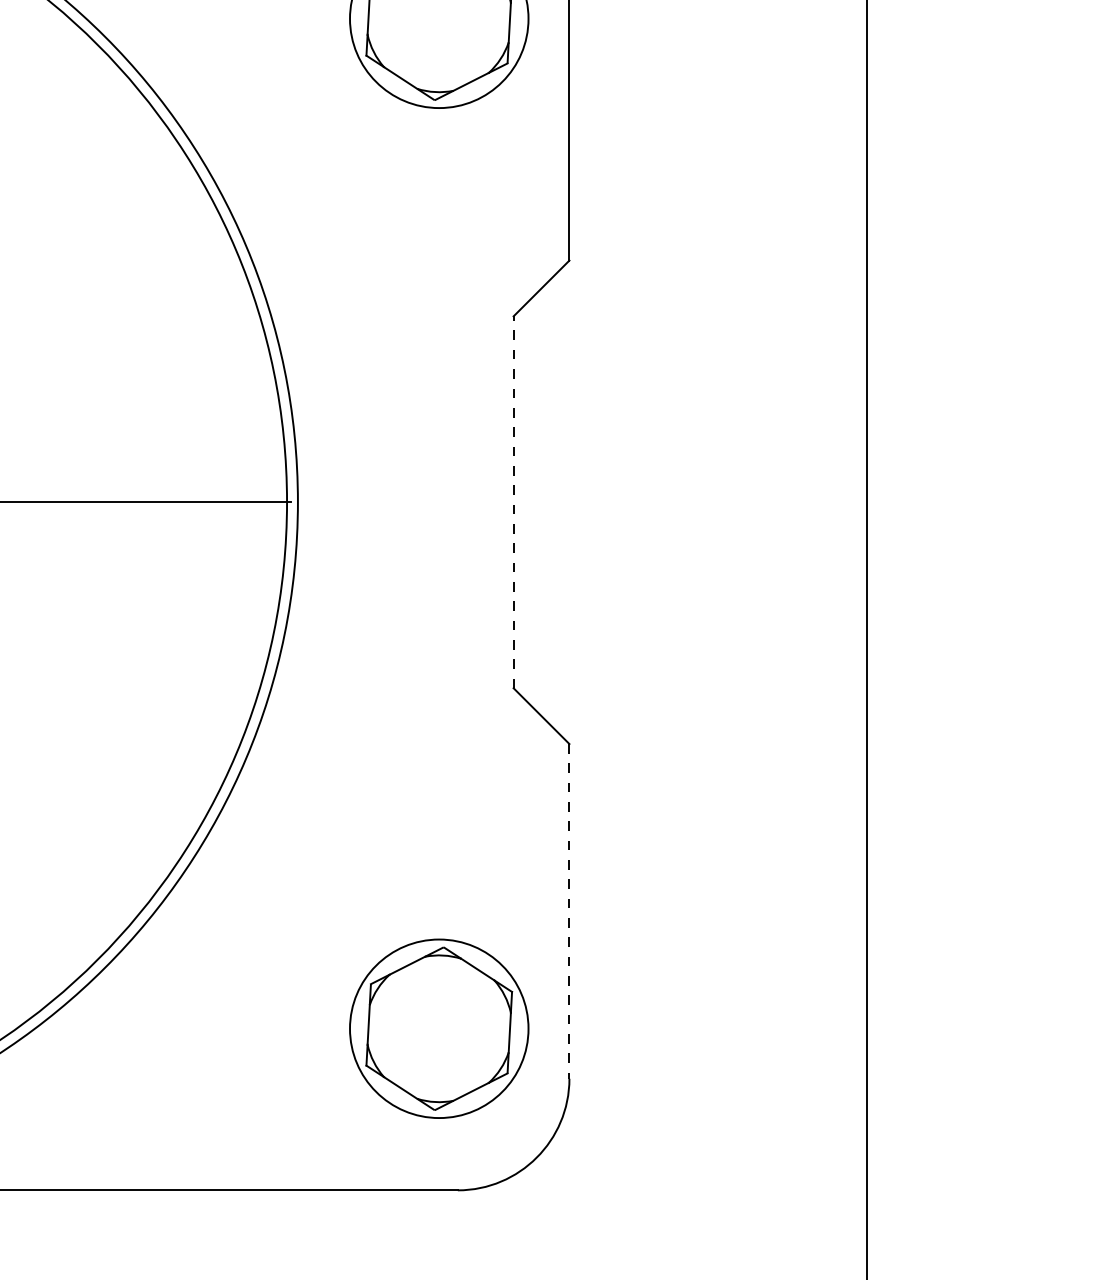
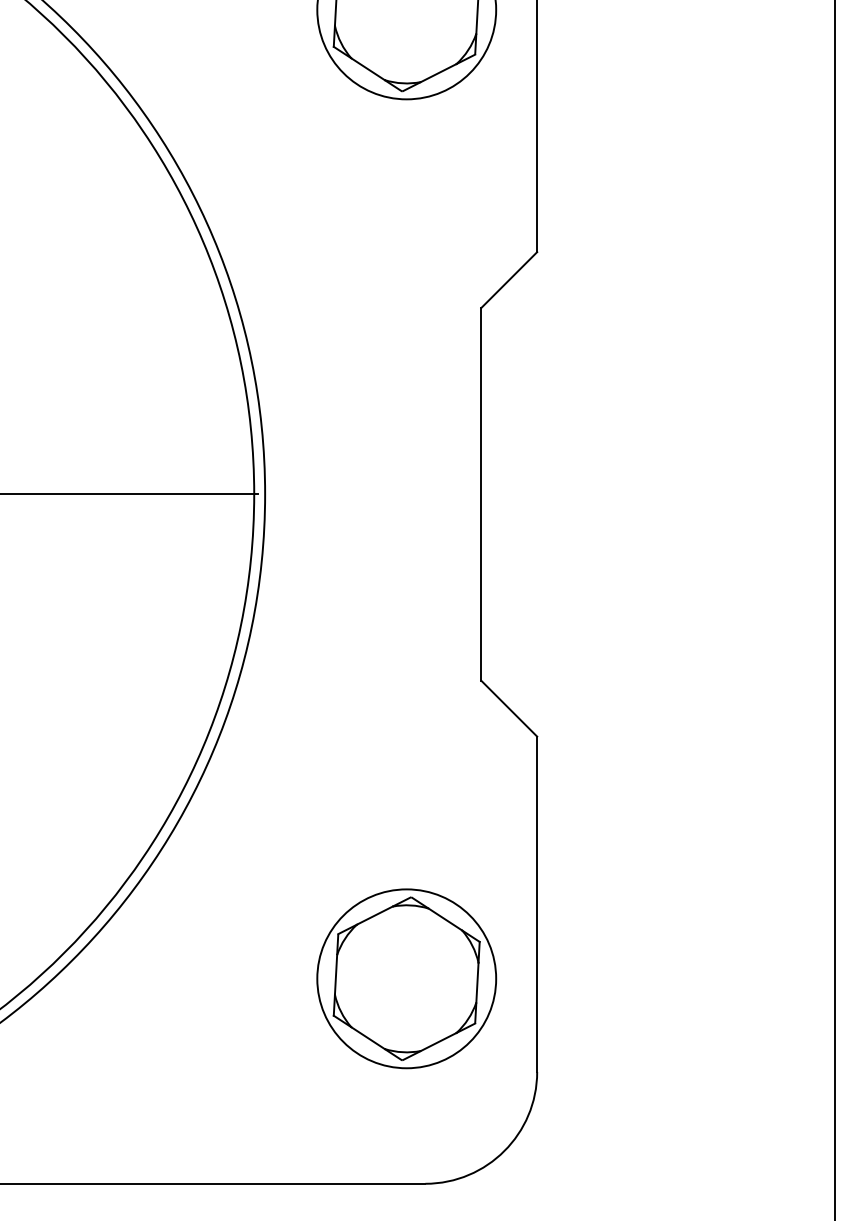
line: (513, 502) -> (481, 494), dashed -> solid
line: (569, 911) -> (537, 904), dashed -> solid
part: (439, 1028) -> (406, 978), moved

